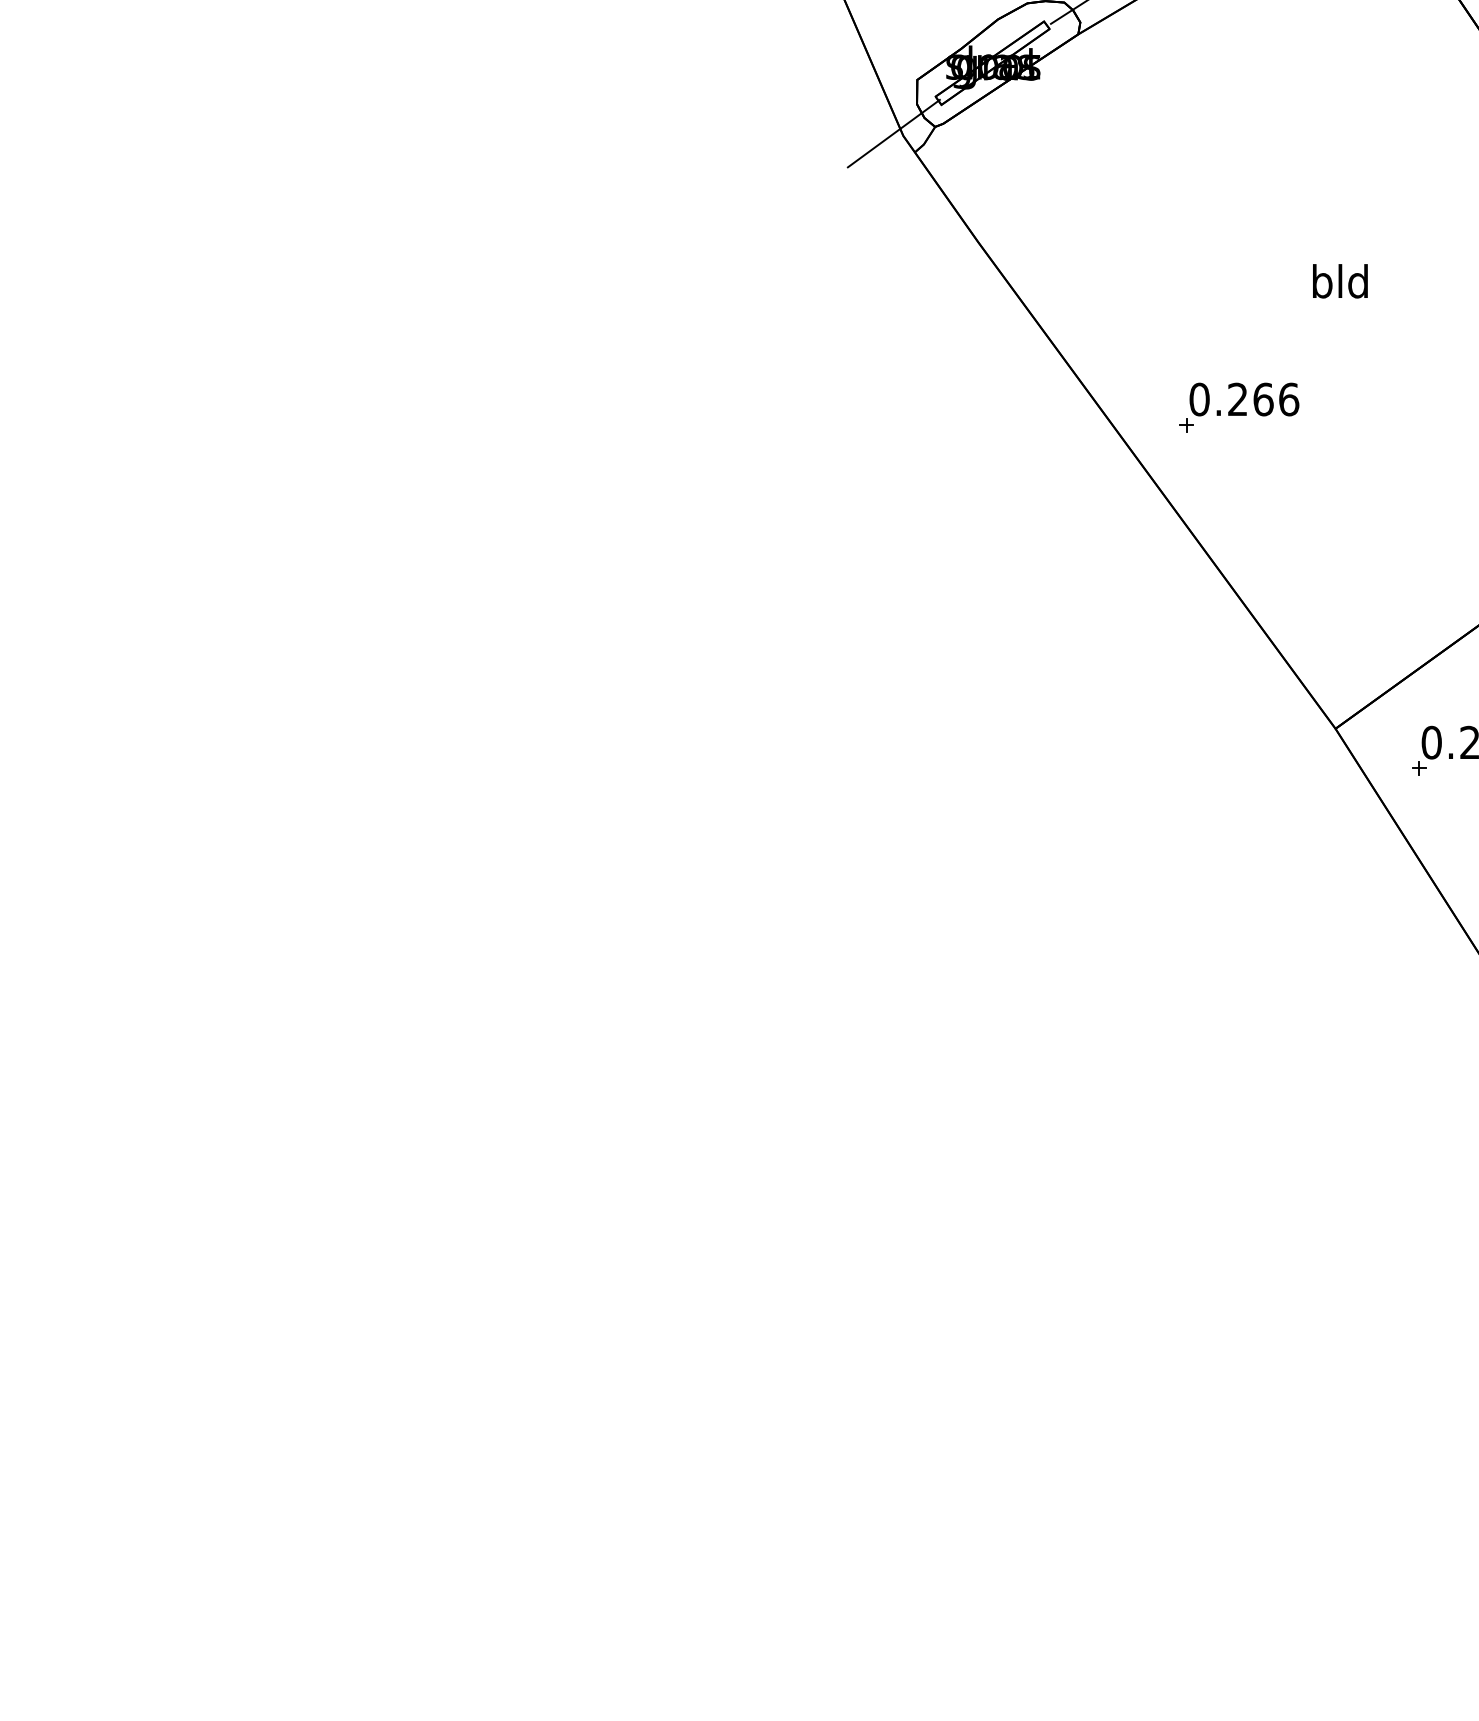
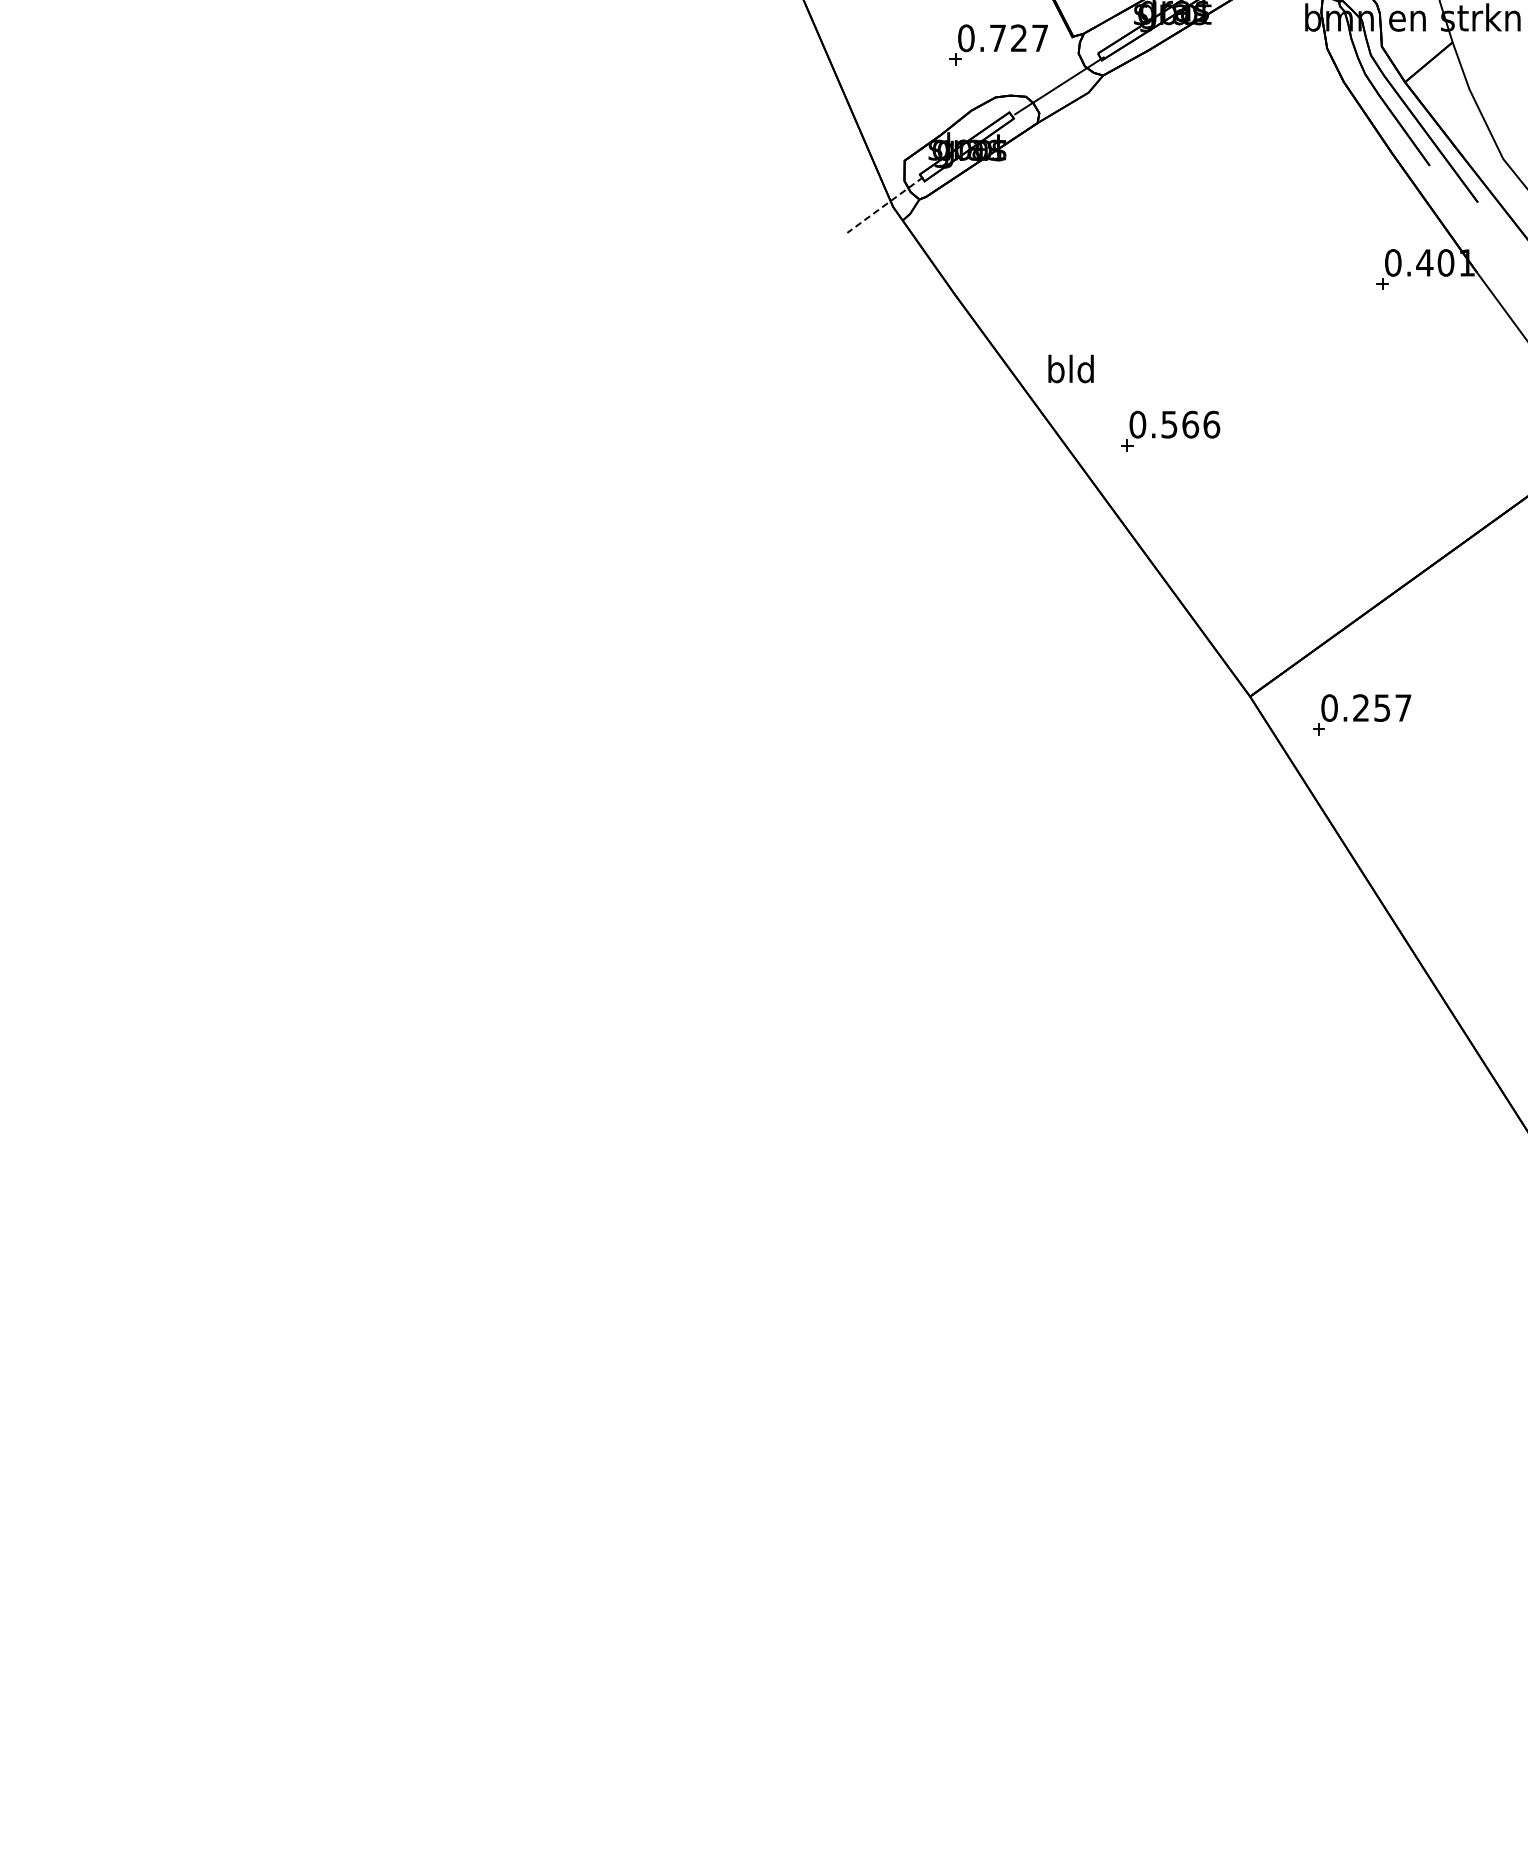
line: (892, 134) -> (884, 205), solid -> dashed
text: (1339, 280) -> (1070, 368), moved
text: (1237, 399) -> (1169, 424), 0.266 -> 0.566

